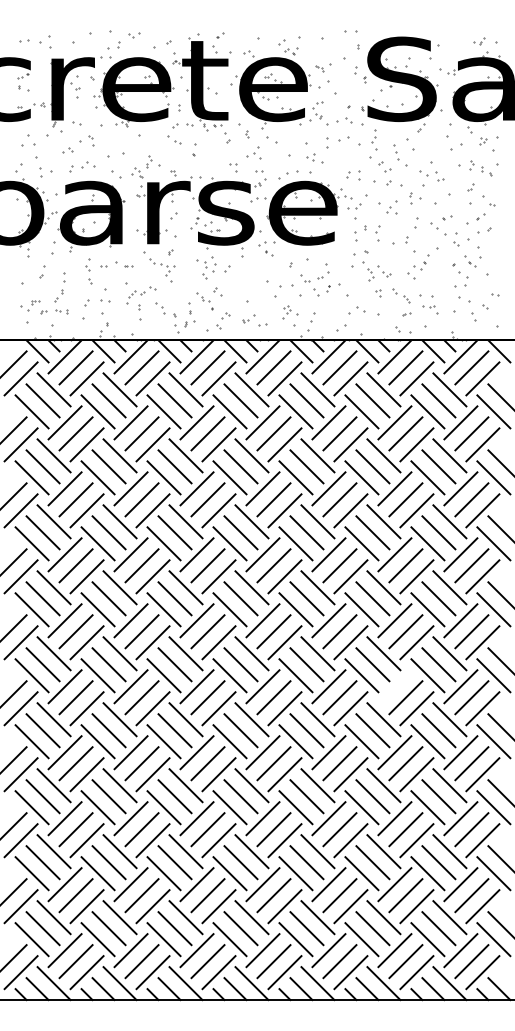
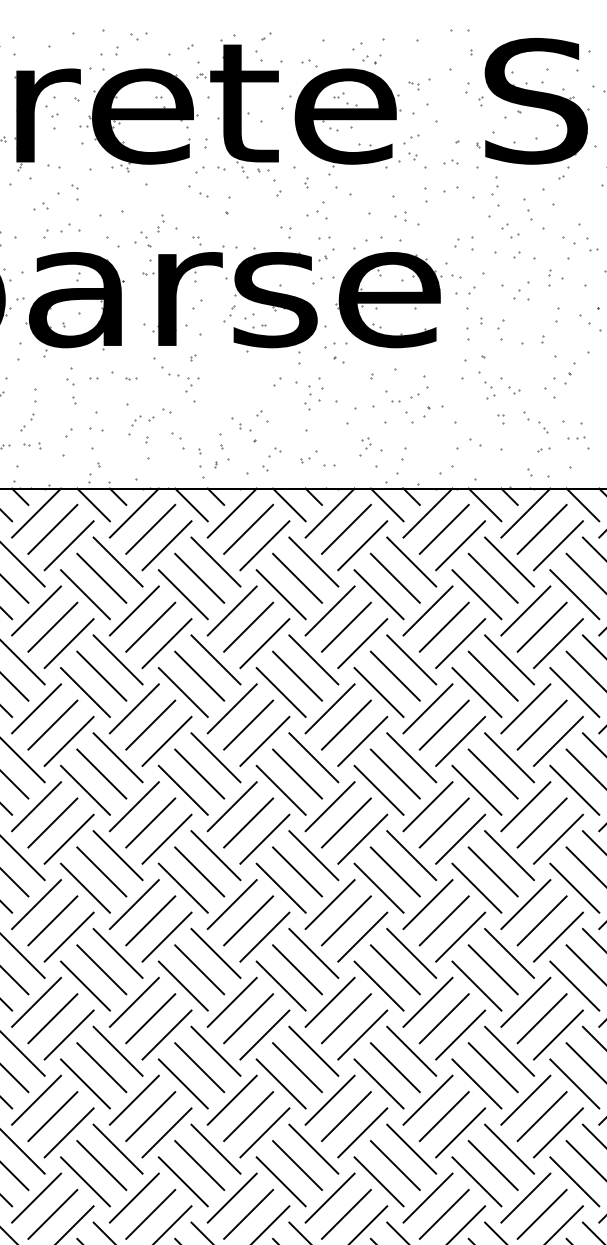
part: (344, 120) -> (451, 162), size x0.62
part: (206, 267) -> (310, 393), moved
line: (394, 686) -> (525, 1002), added

